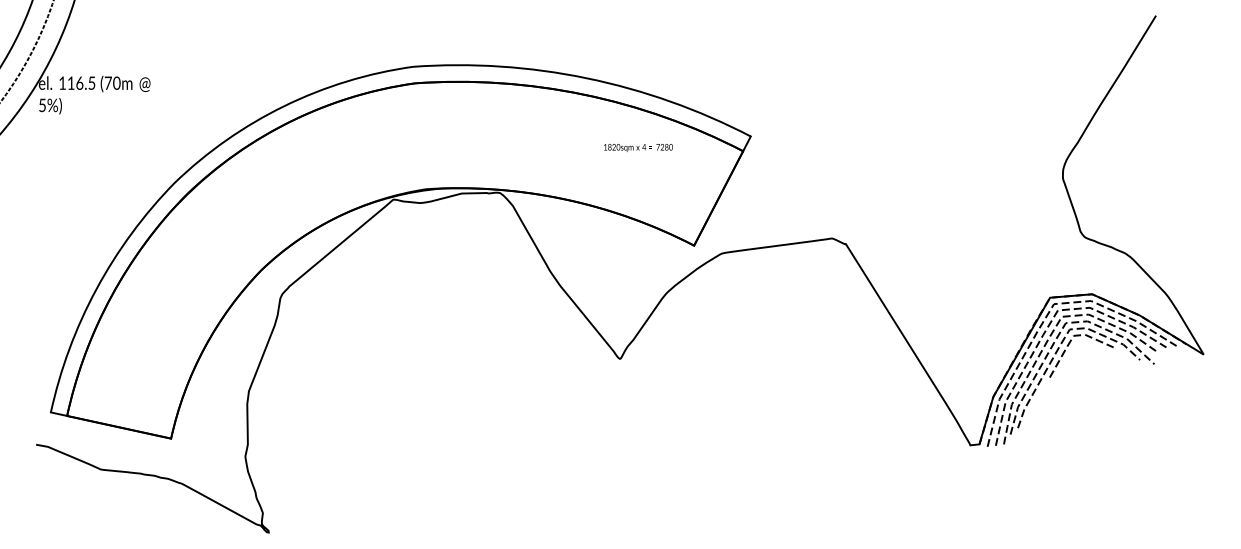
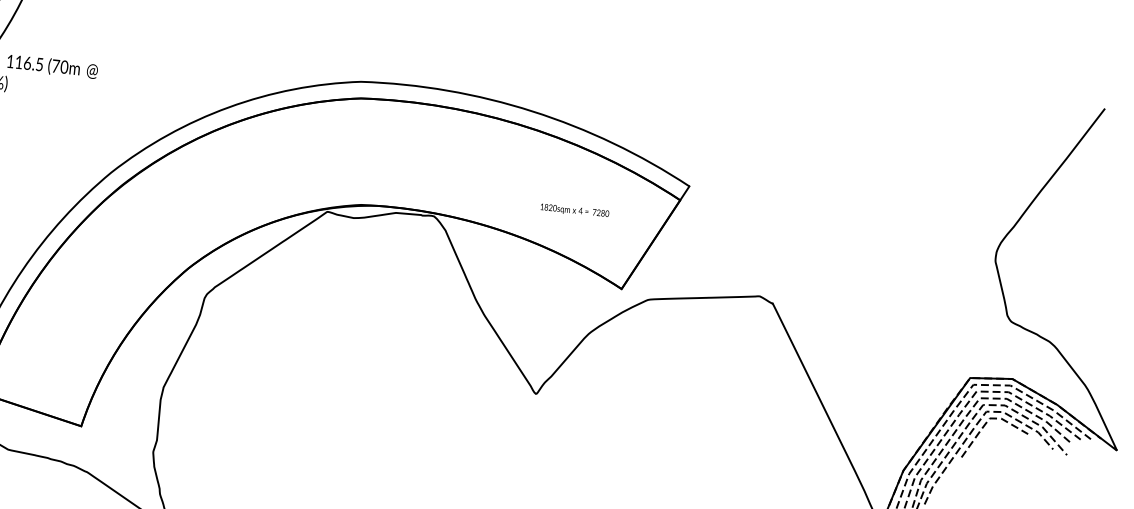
text: (638, 147) -> (574, 210), moved

